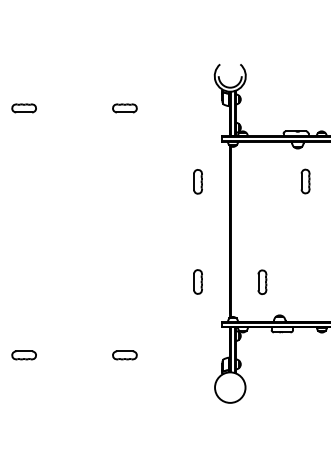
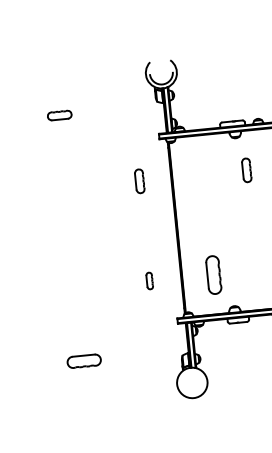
part: (197, 281) -> (149, 280), size x0.7
part: (262, 281) -> (213, 274), size x1.6
part: (124, 355) -> (83, 361), size x1.4

